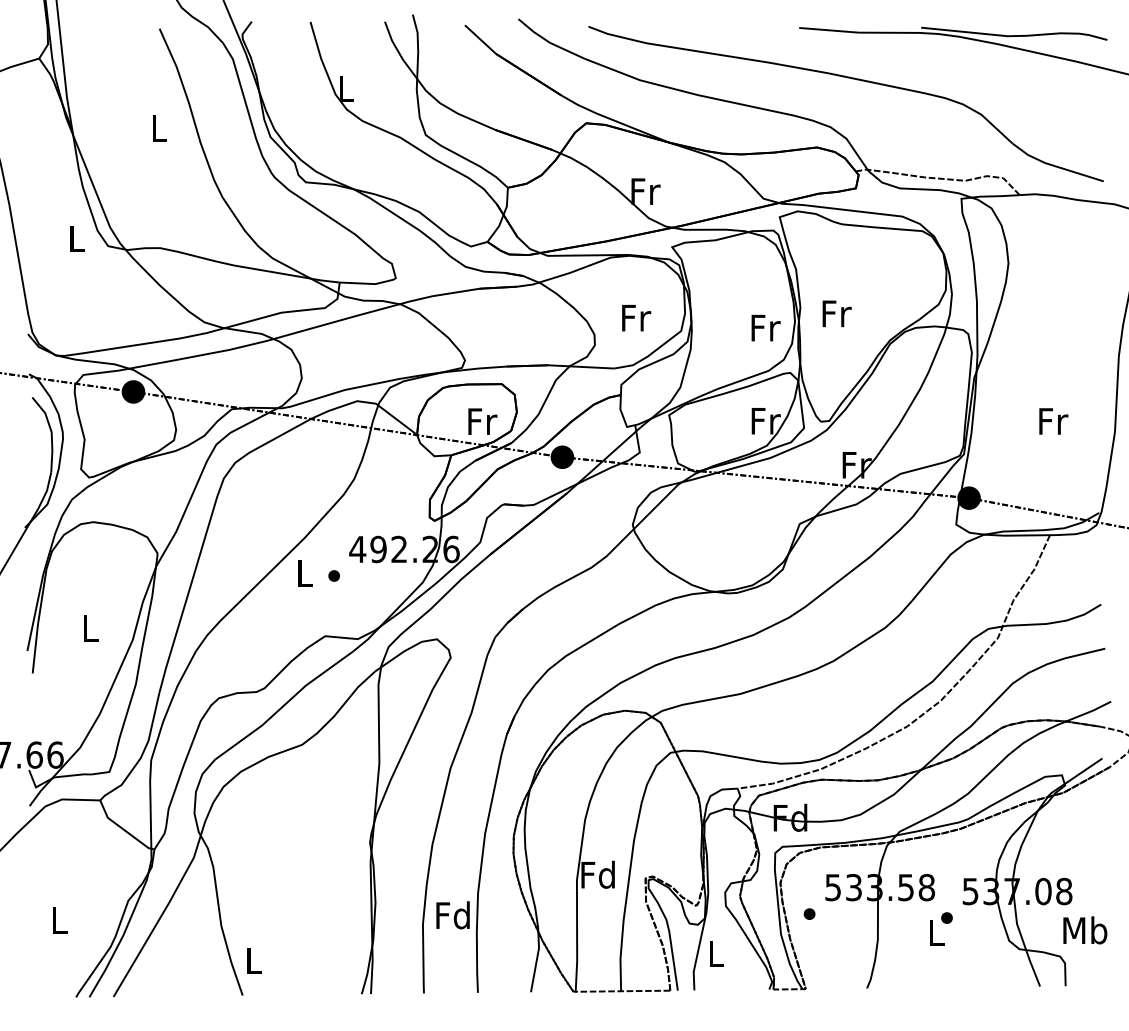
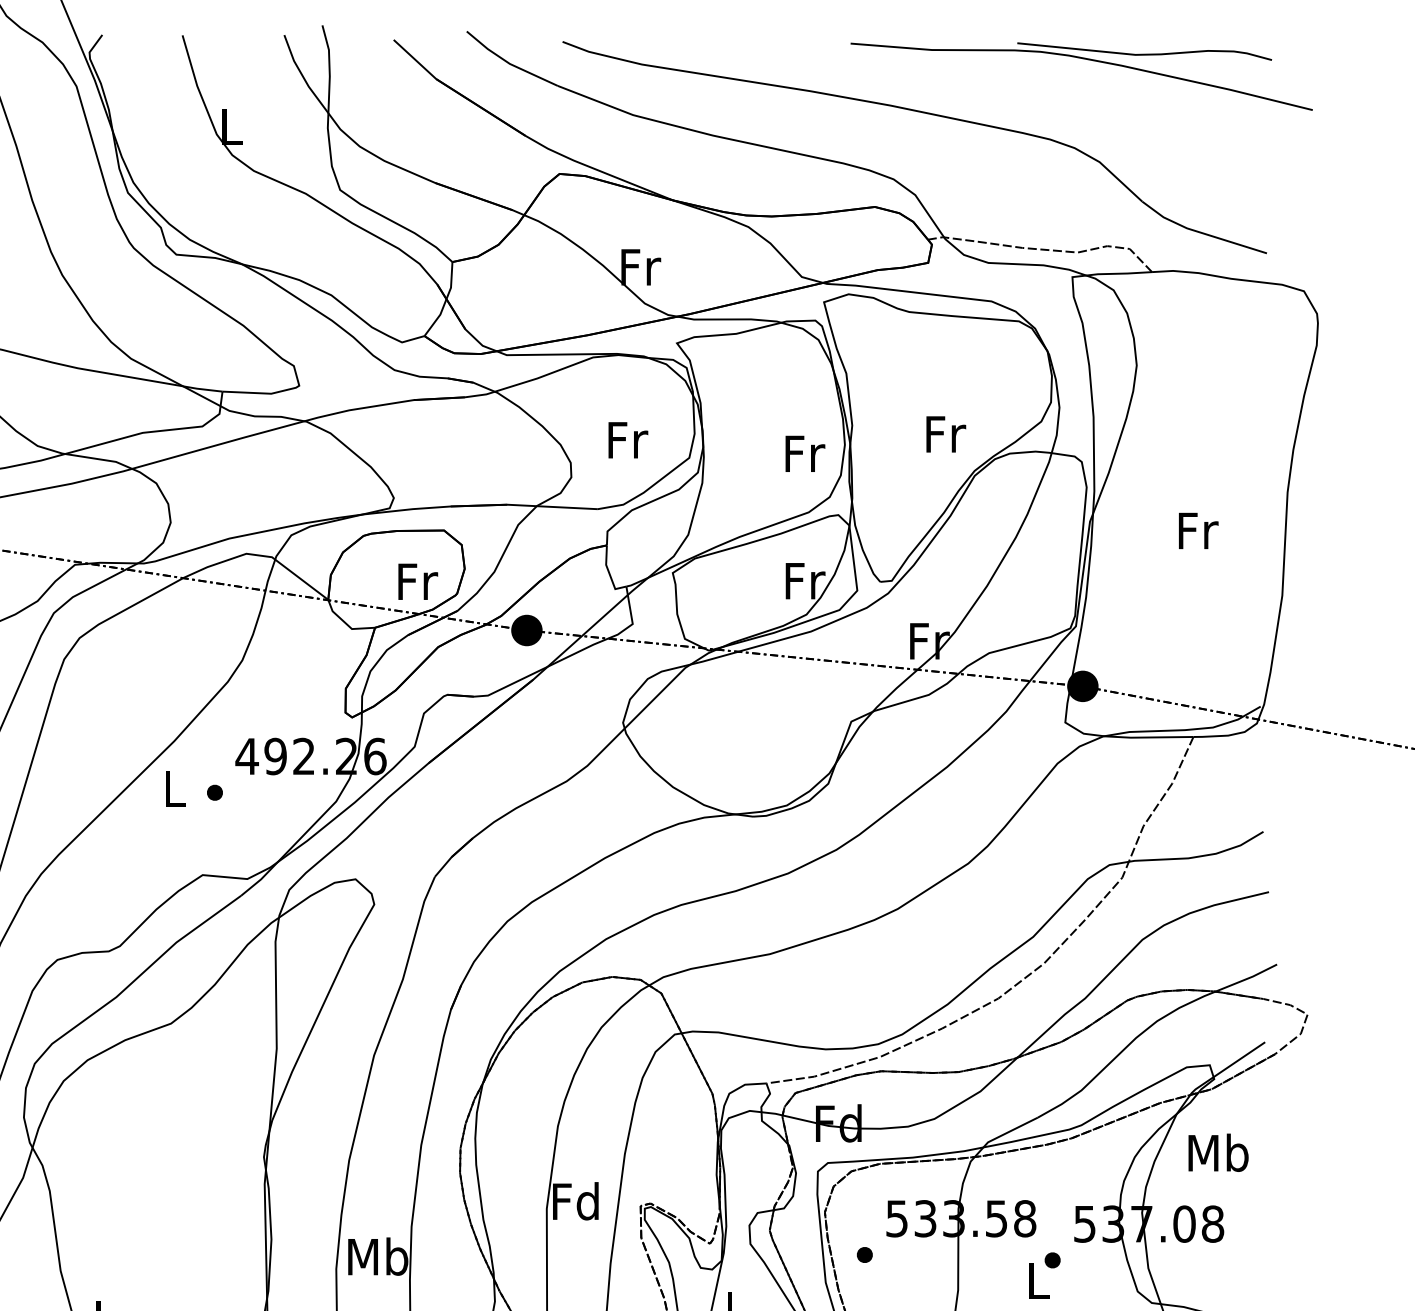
text: (836, 313) -> (945, 433), moved
text: (1053, 421) -> (1198, 530), moved
text: (453, 915) -> (378, 1256), Fd -> Mb
text: (1085, 930) -> (1218, 1152), moved

